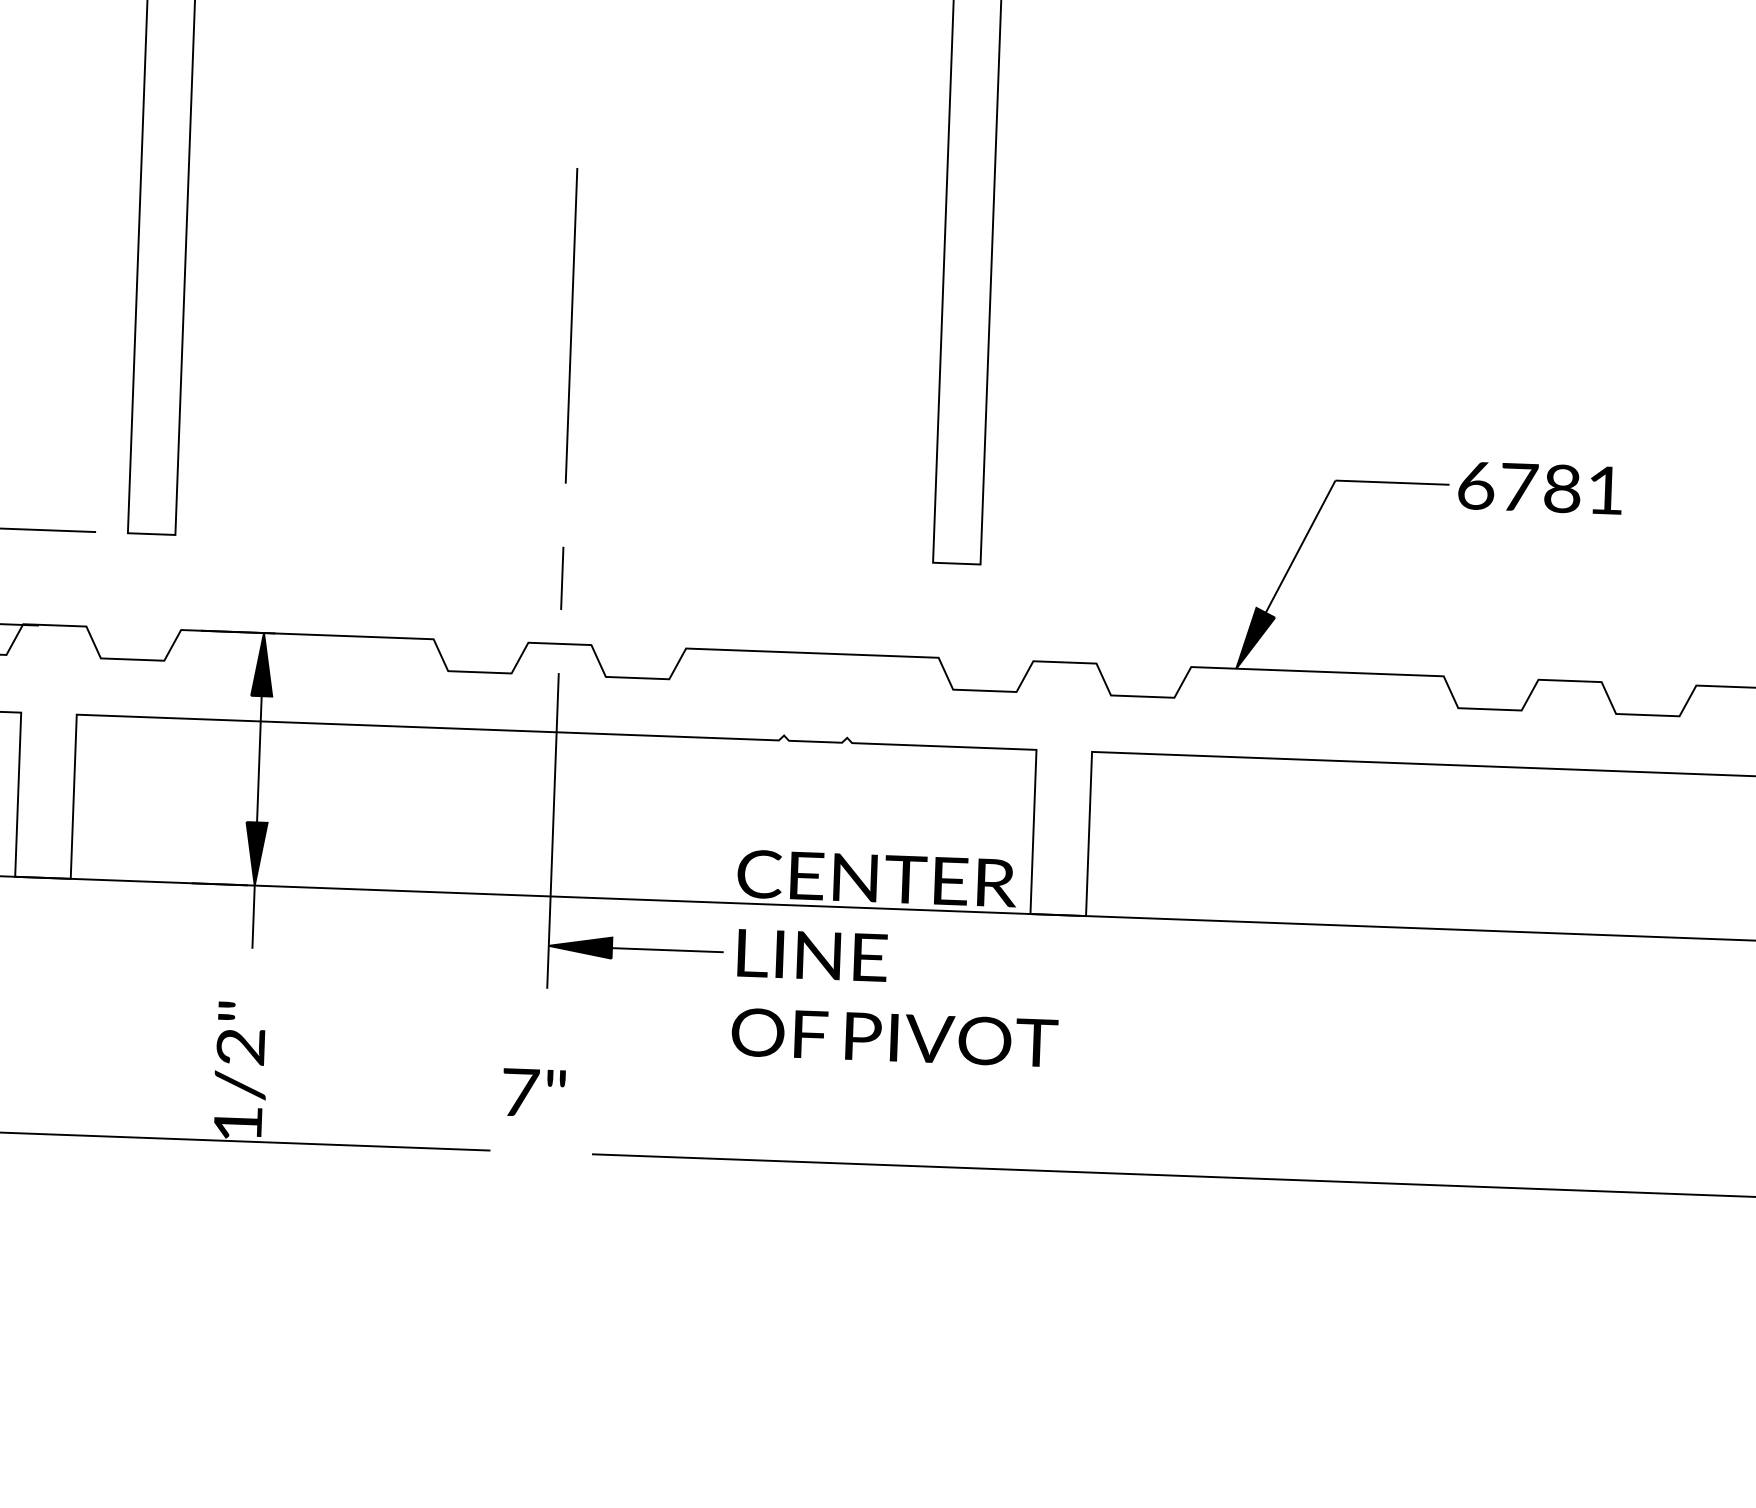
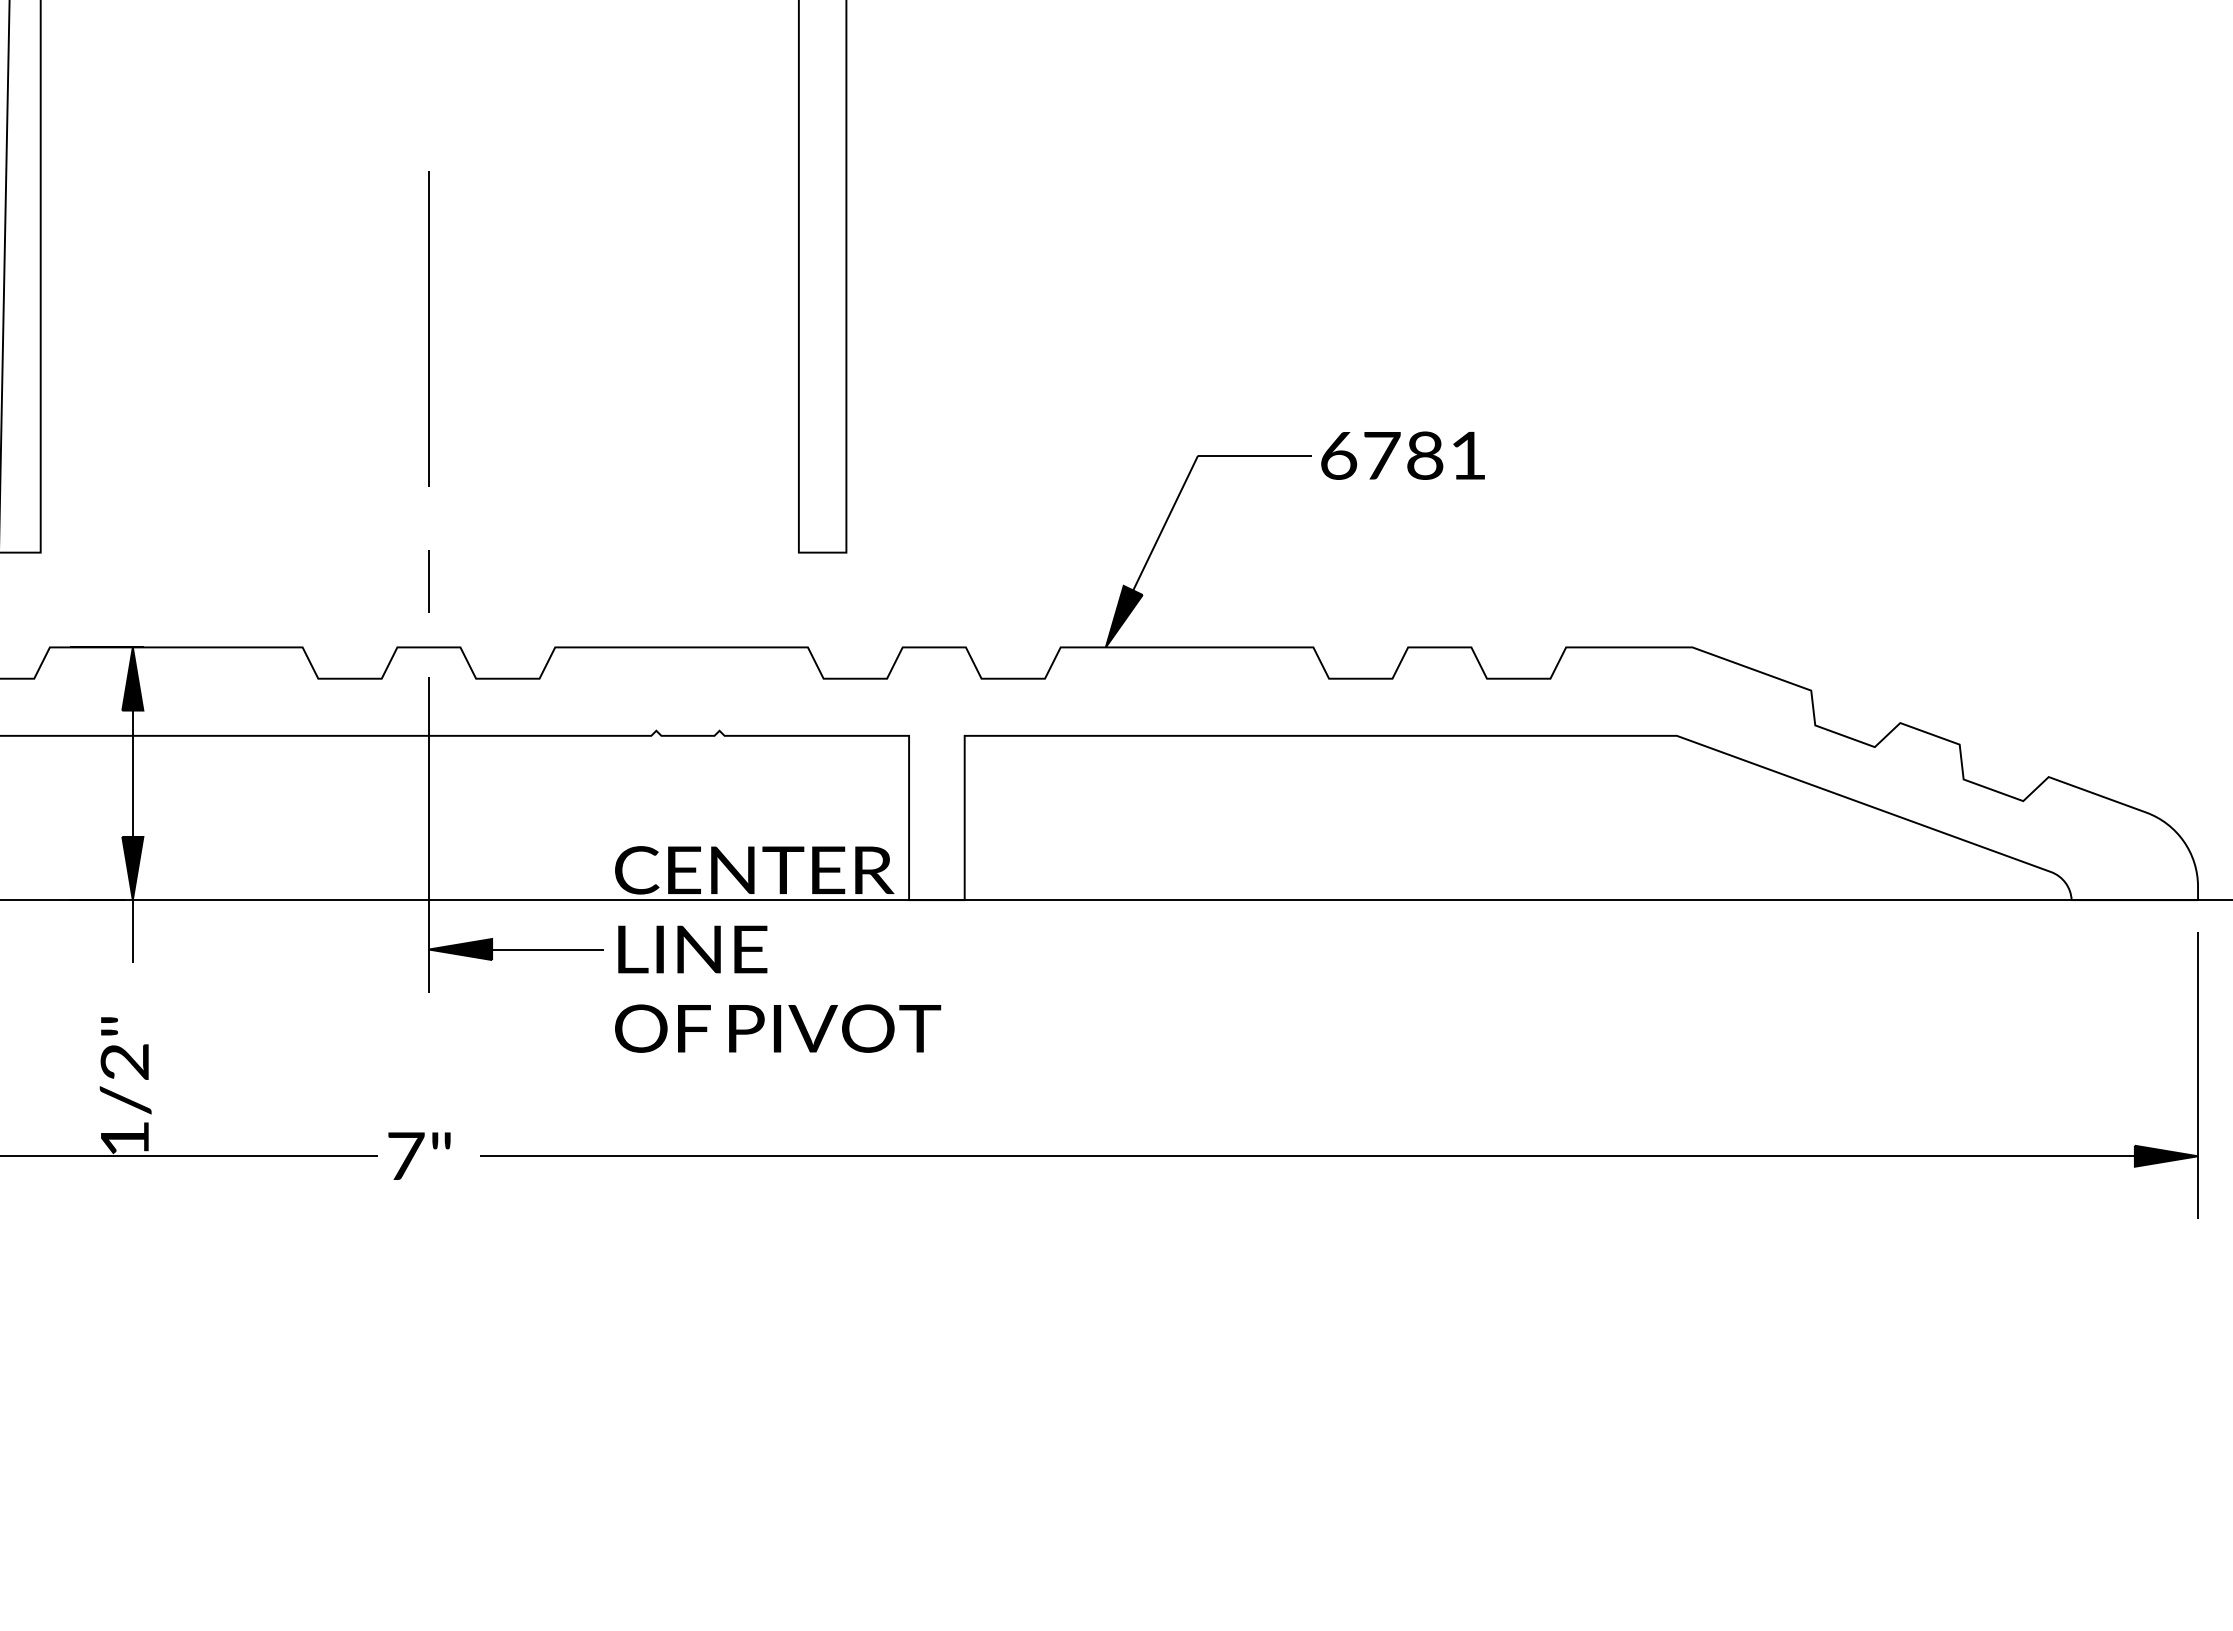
text: (534, 1092) -> (419, 1155), moved

